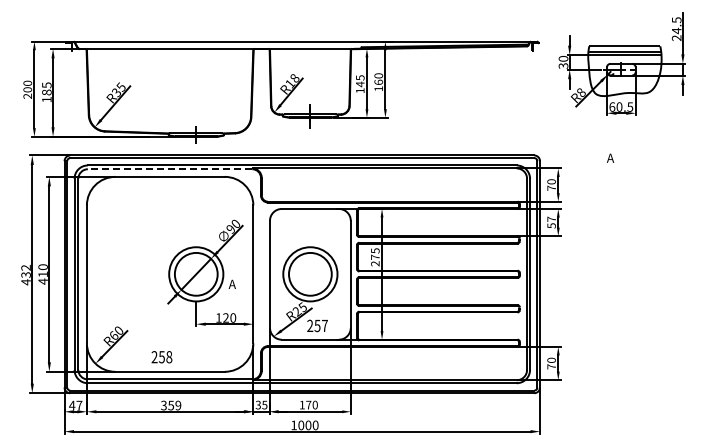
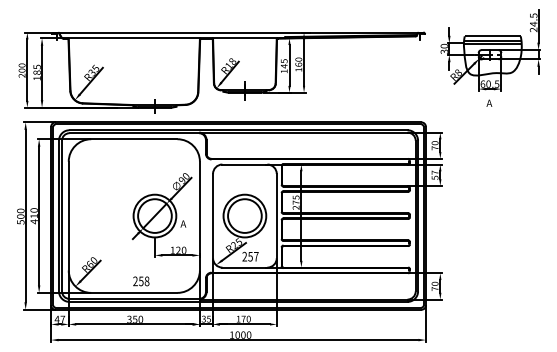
text: (610, 157) -> (489, 102), moved
line: (169, 169) -> (133, 133), dashed -> solid
text: (25, 274) -> (20, 216), 432 -> 500
text: (161, 357) -> (140, 281), moved
text: (178, 405) -> (140, 319), 359 -> 350

